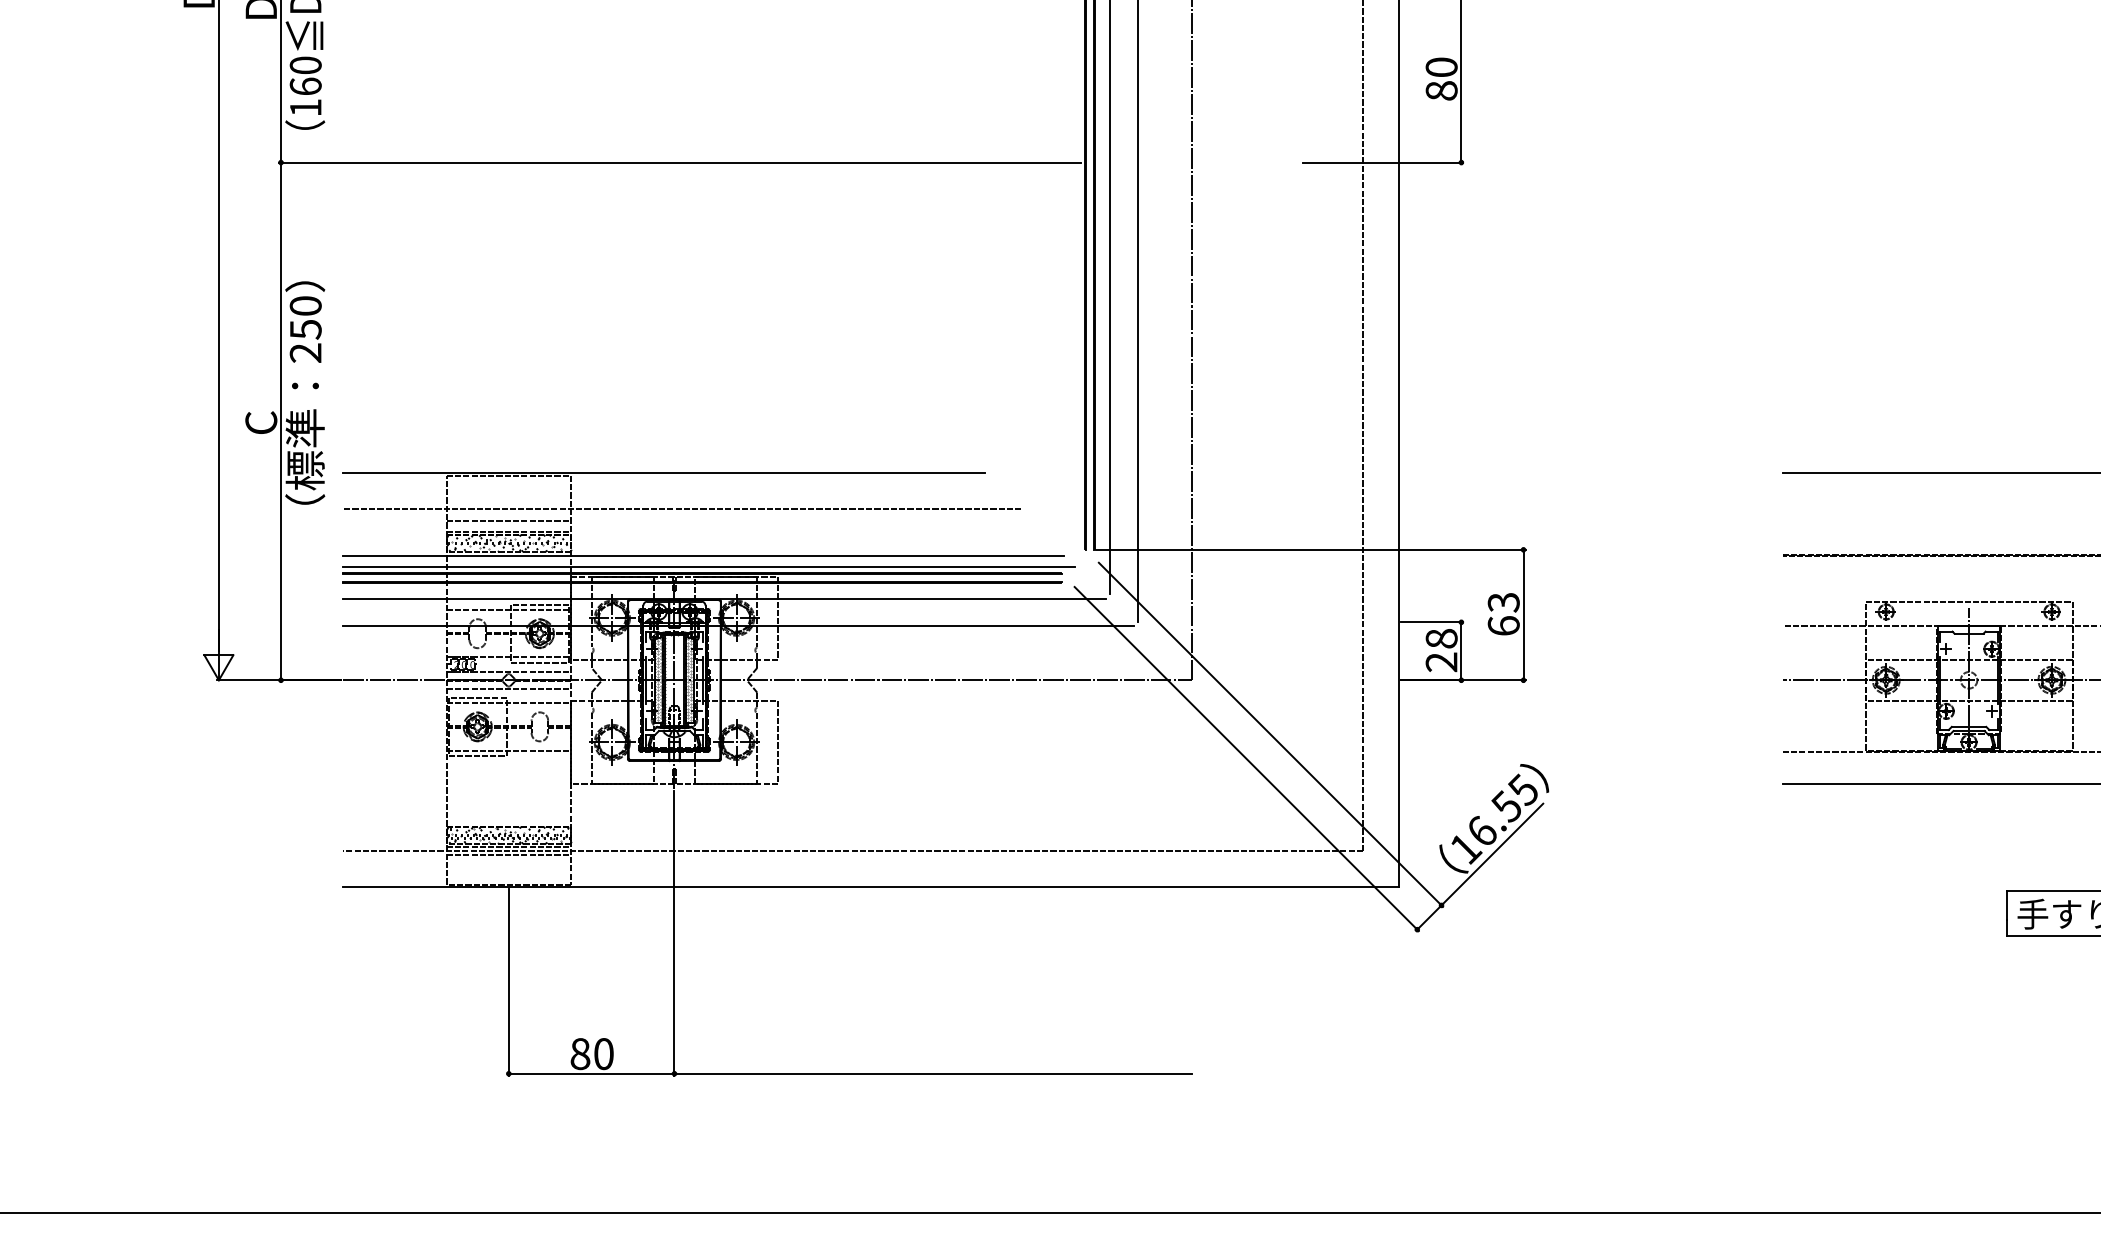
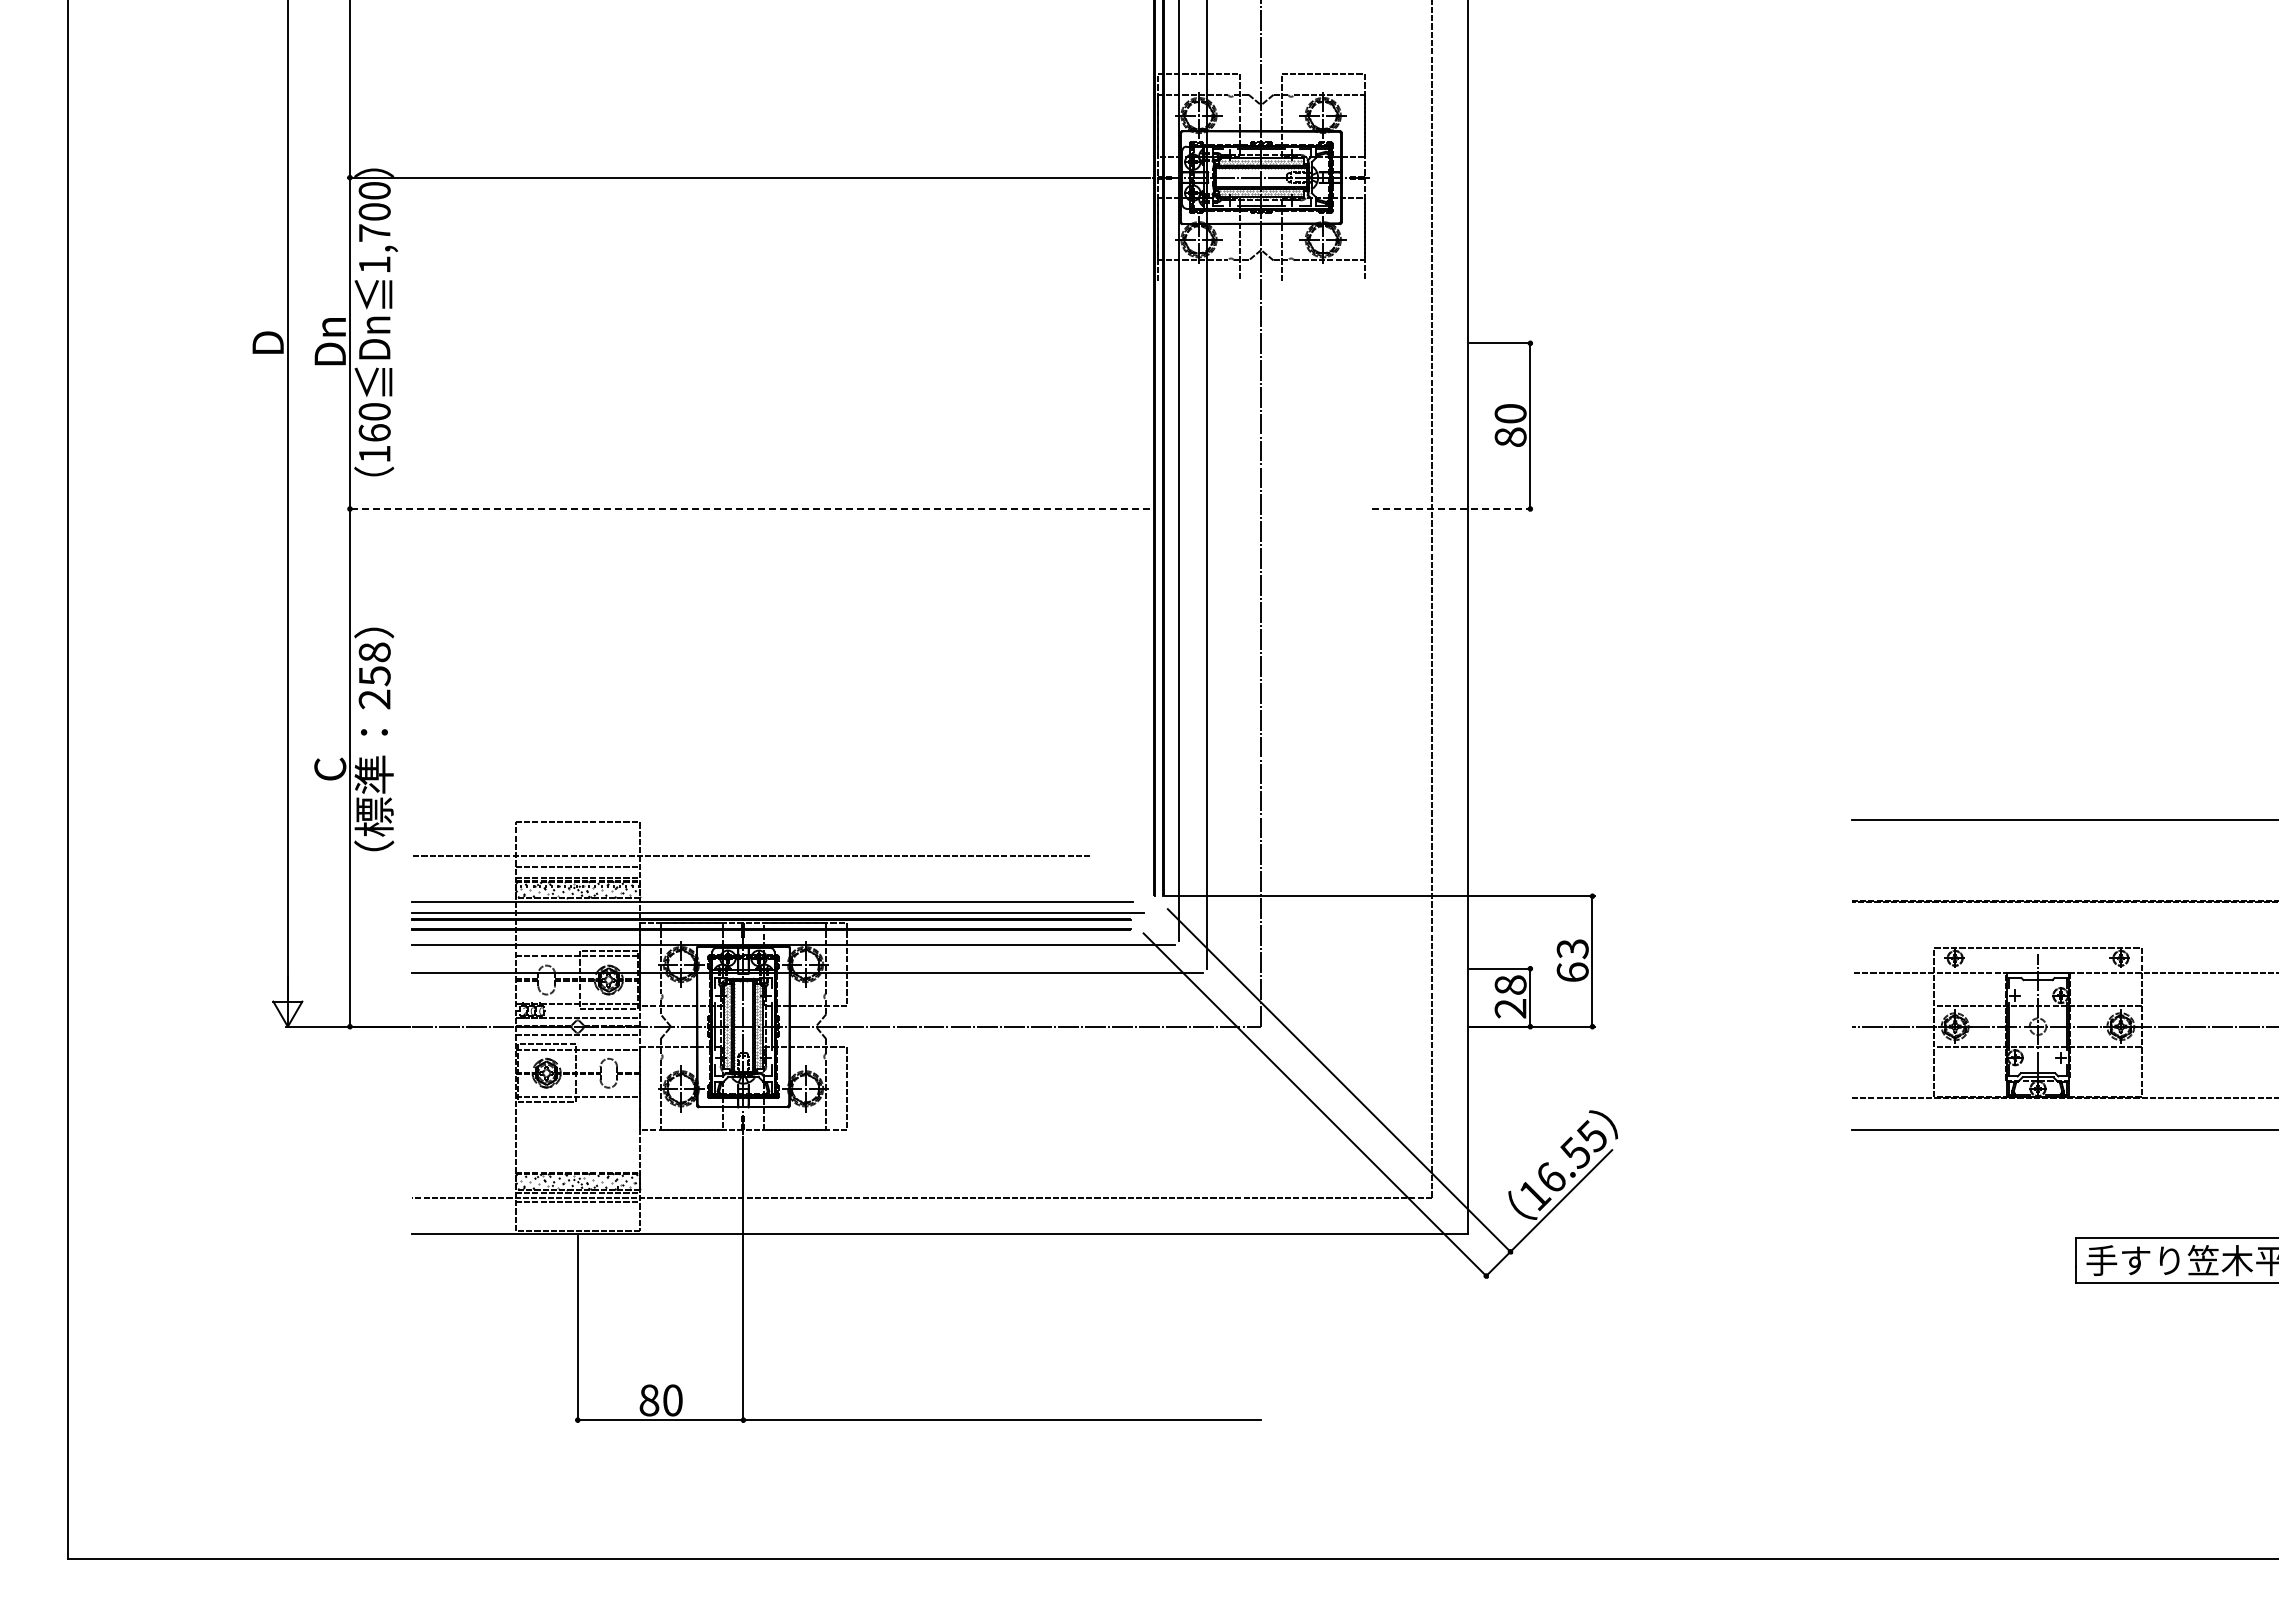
line: (679, 162) -> (748, 508), solid -> dashed
line: (1383, 162) -> (1452, 508), solid -> dashed
text: (305, 306) -> (374, 652), 250 -> 258
line: (664, 473) -> (733, 819), removed

